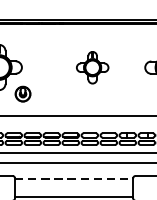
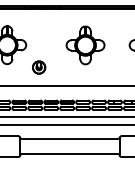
part: (92, 67) -> (85, 45), size x1.43
part: (23, 94) -> (39, 67), moved
line: (73, 178) -> (69, 138), dashed -> solid

